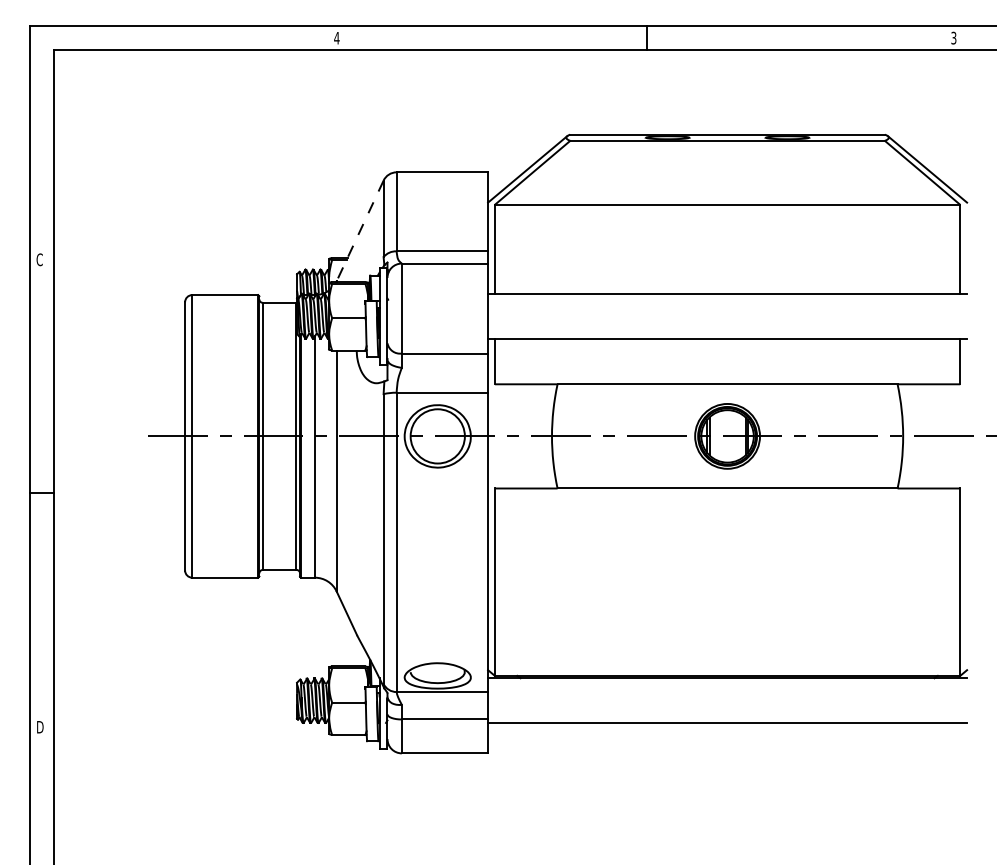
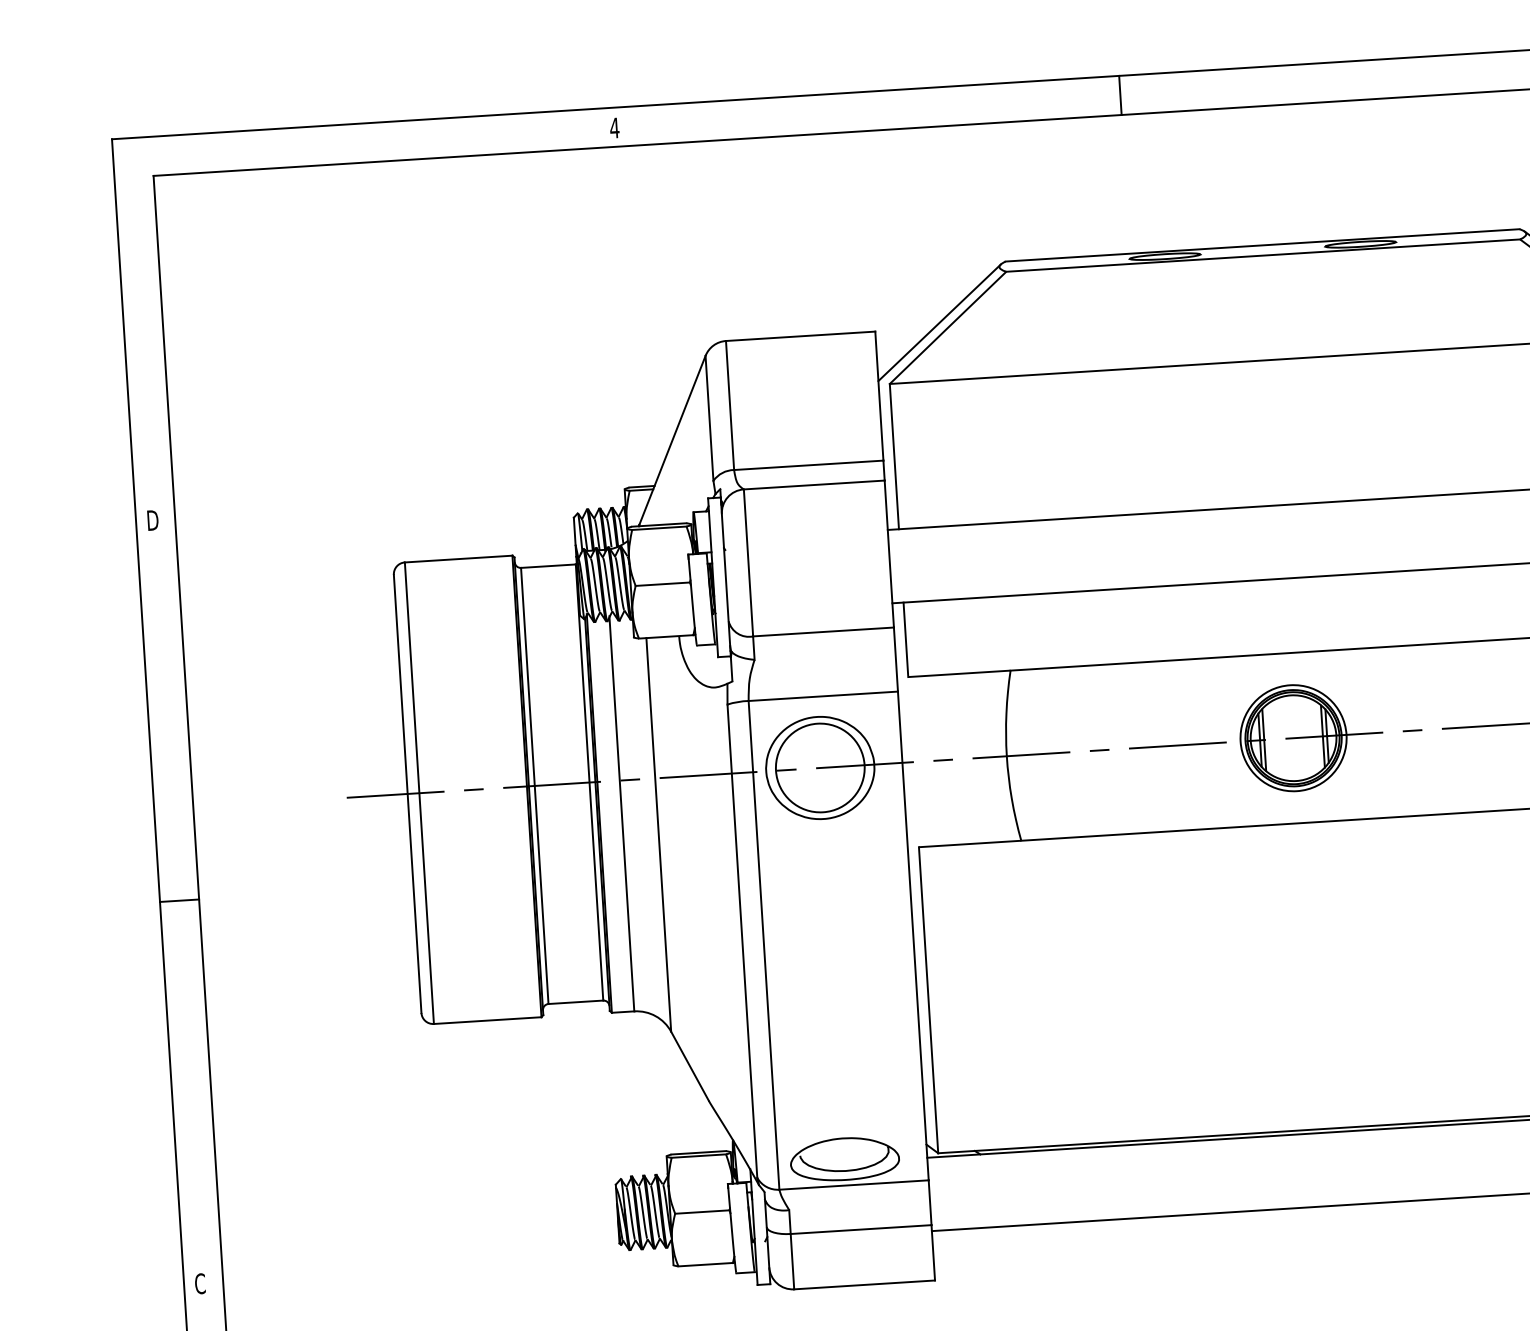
line: (360, 230) -> (672, 439), dashed -> solid
text: (39, 259) -> (151, 520), C -> D
text: (39, 726) -> (199, 1282), D -> C

